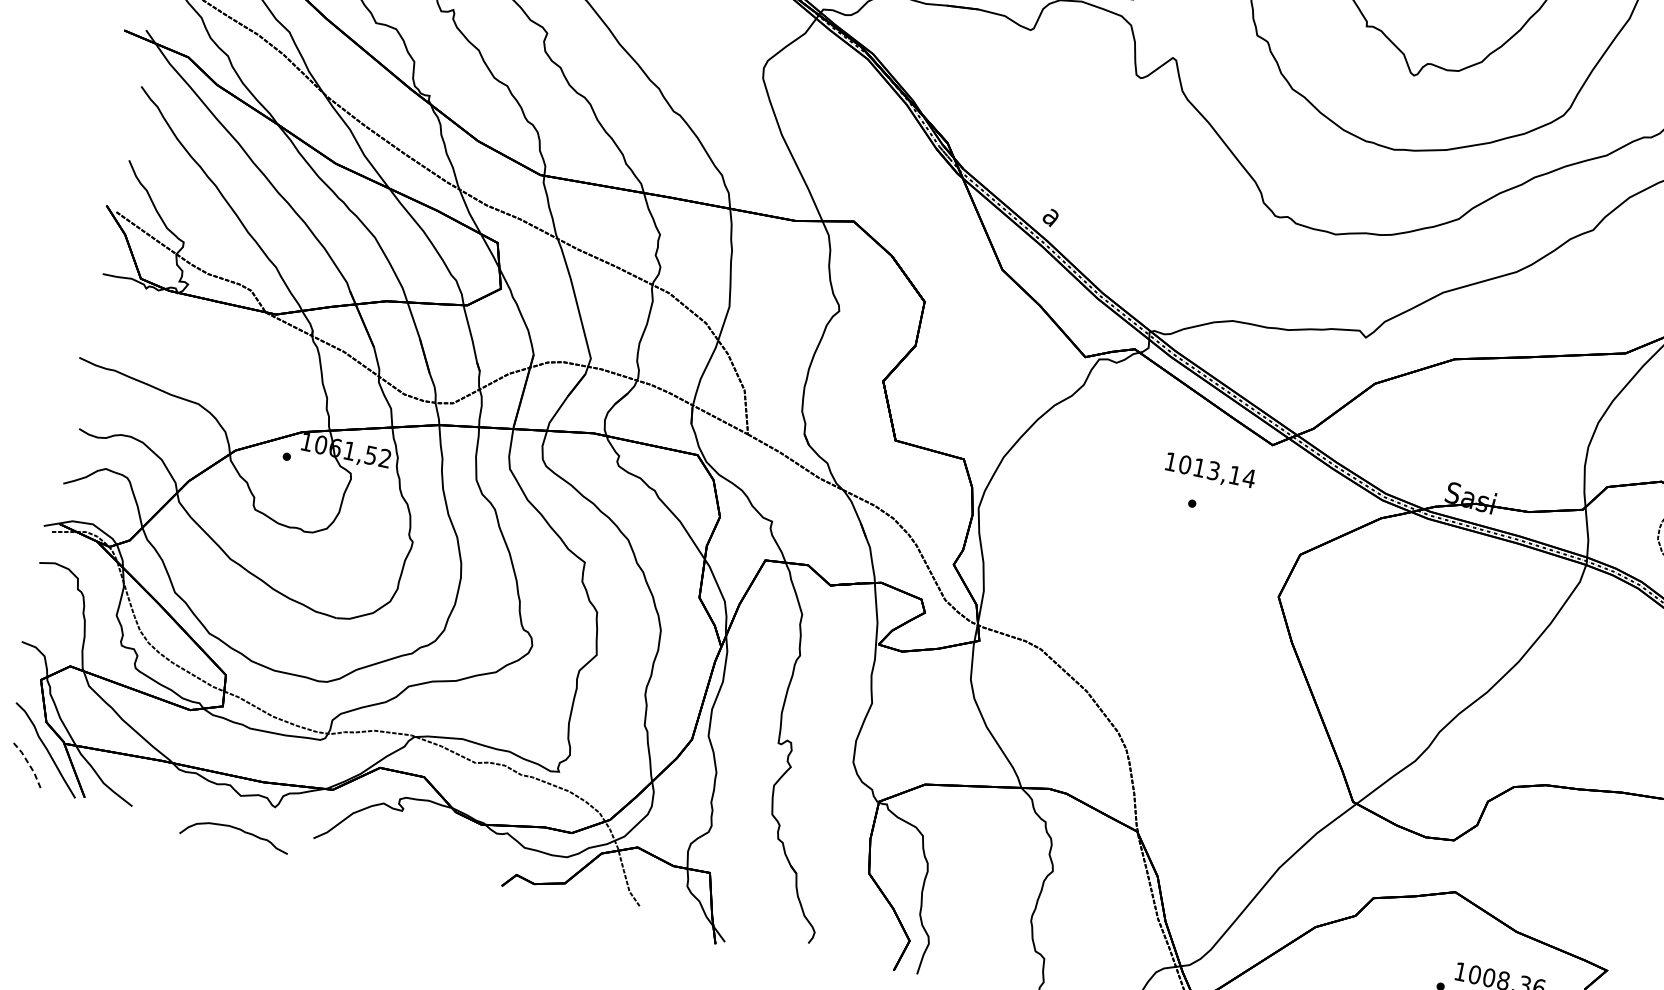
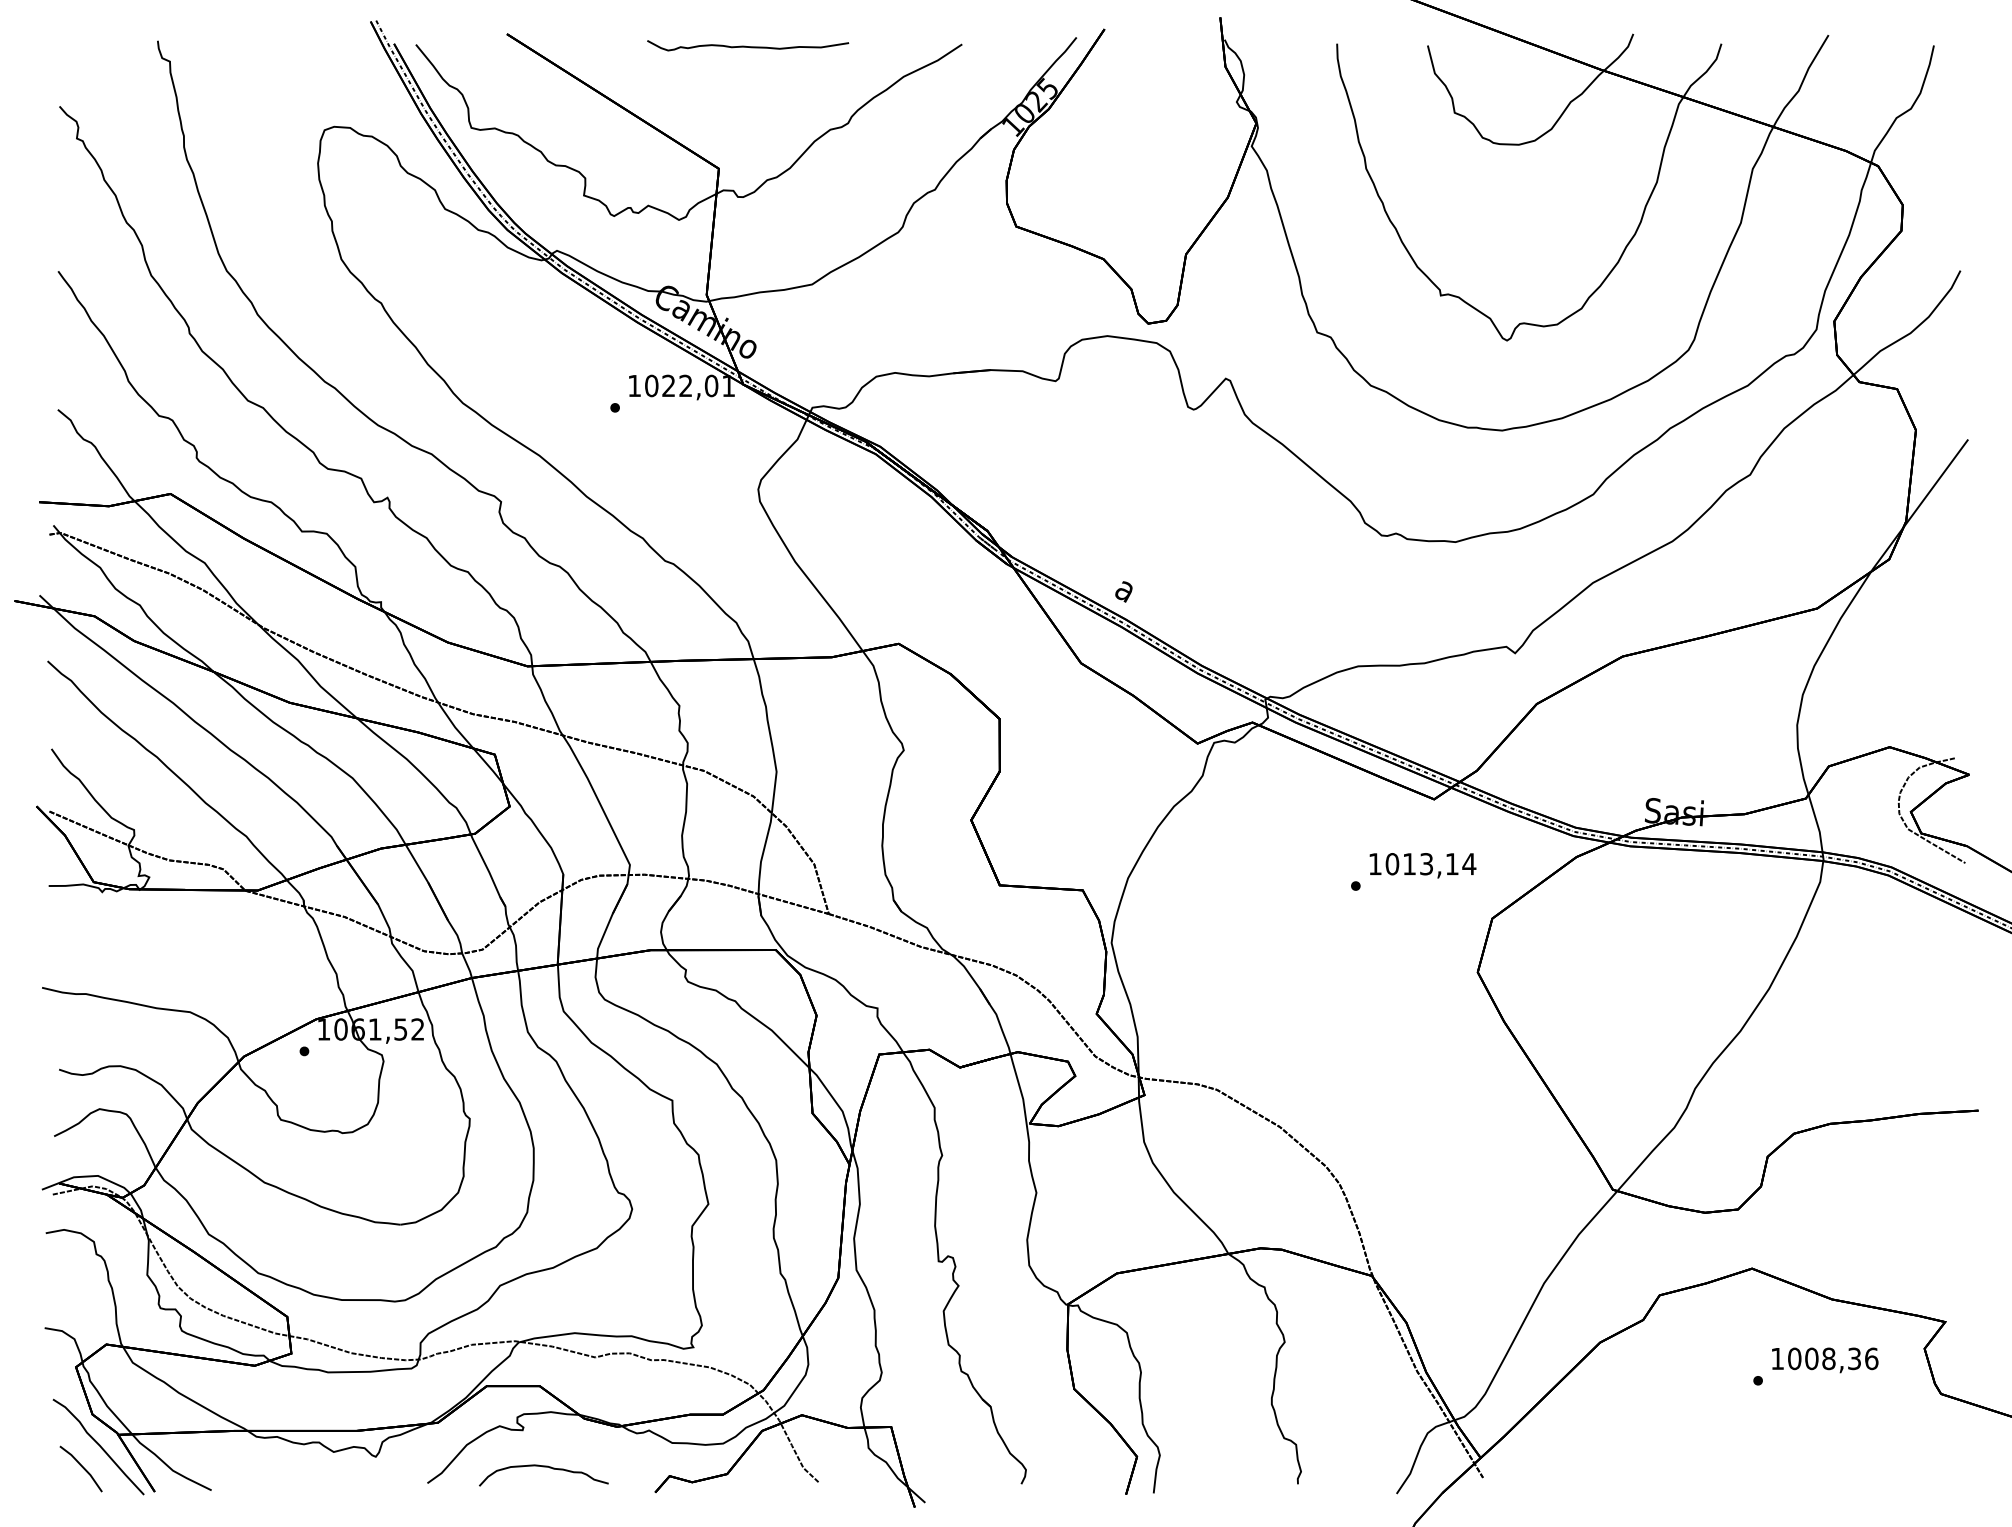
text: (1210, 471) -> (1422, 865), moved
line: (28, 764) -> (82, 1467), dashed -> solid
curve: (236, 829) -> (543, 1467), moved

